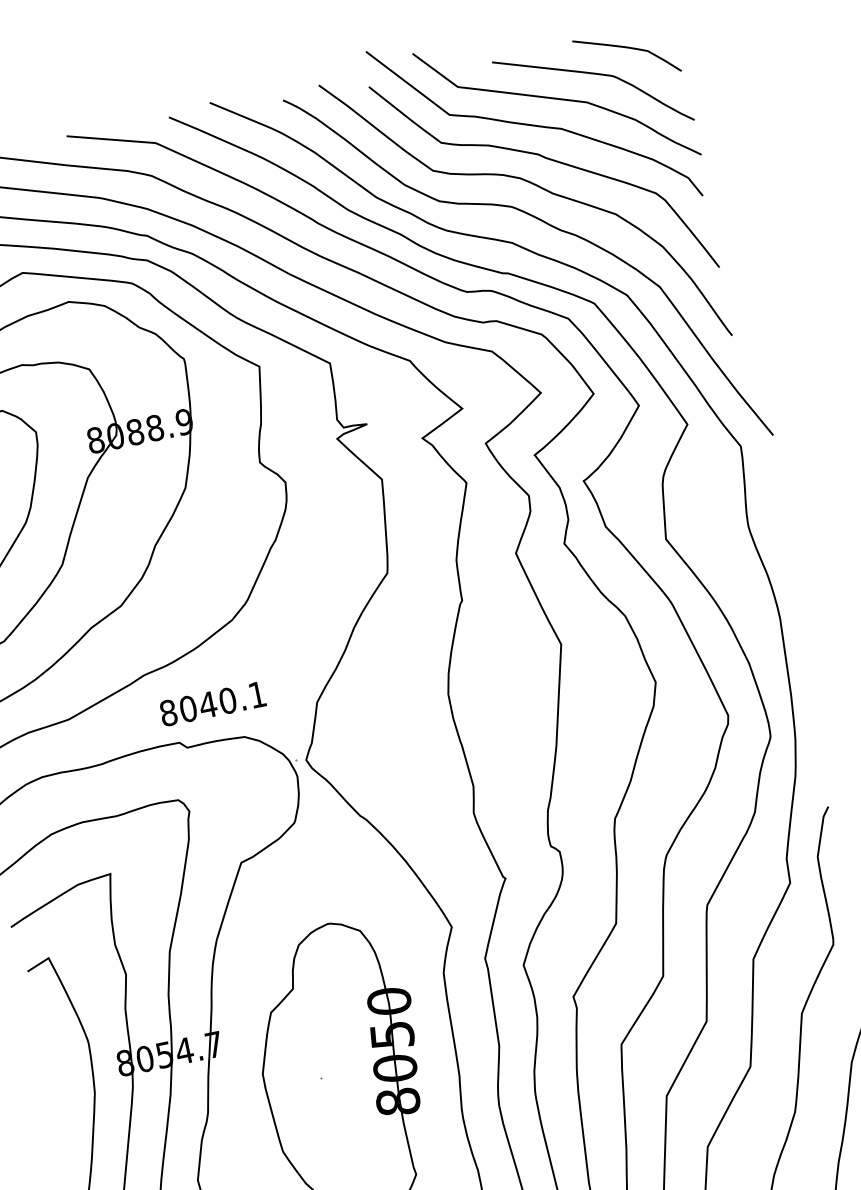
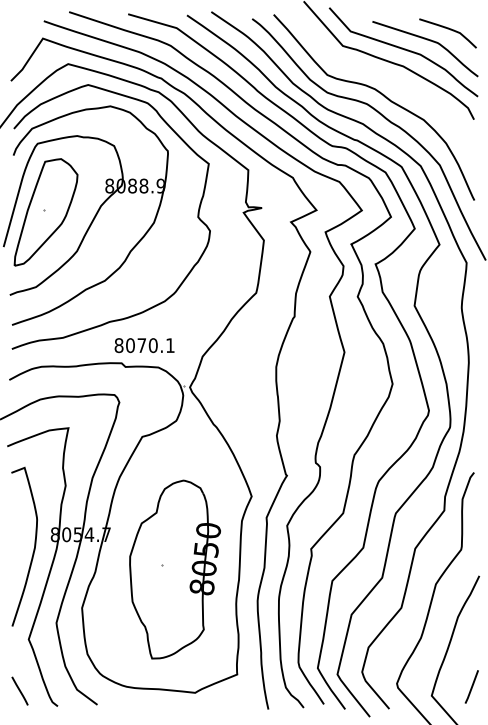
curve: (548, 160) -> (392, 82), removed
text: (207, 704) -> (141, 345), 8040.1 -> 8070.1

